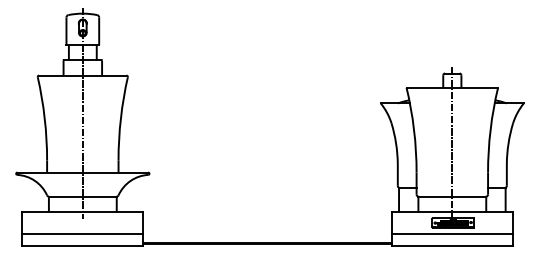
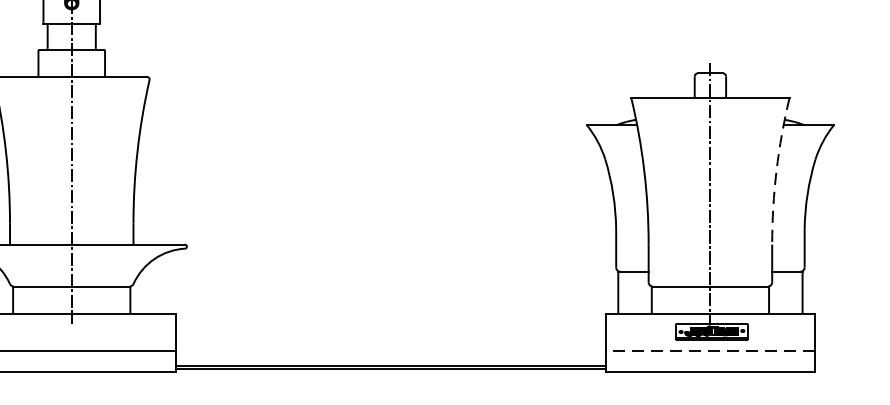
arc: (490, 129) -> (776, 170), solid -> dashed
line: (452, 234) -> (710, 351), solid -> dashed

